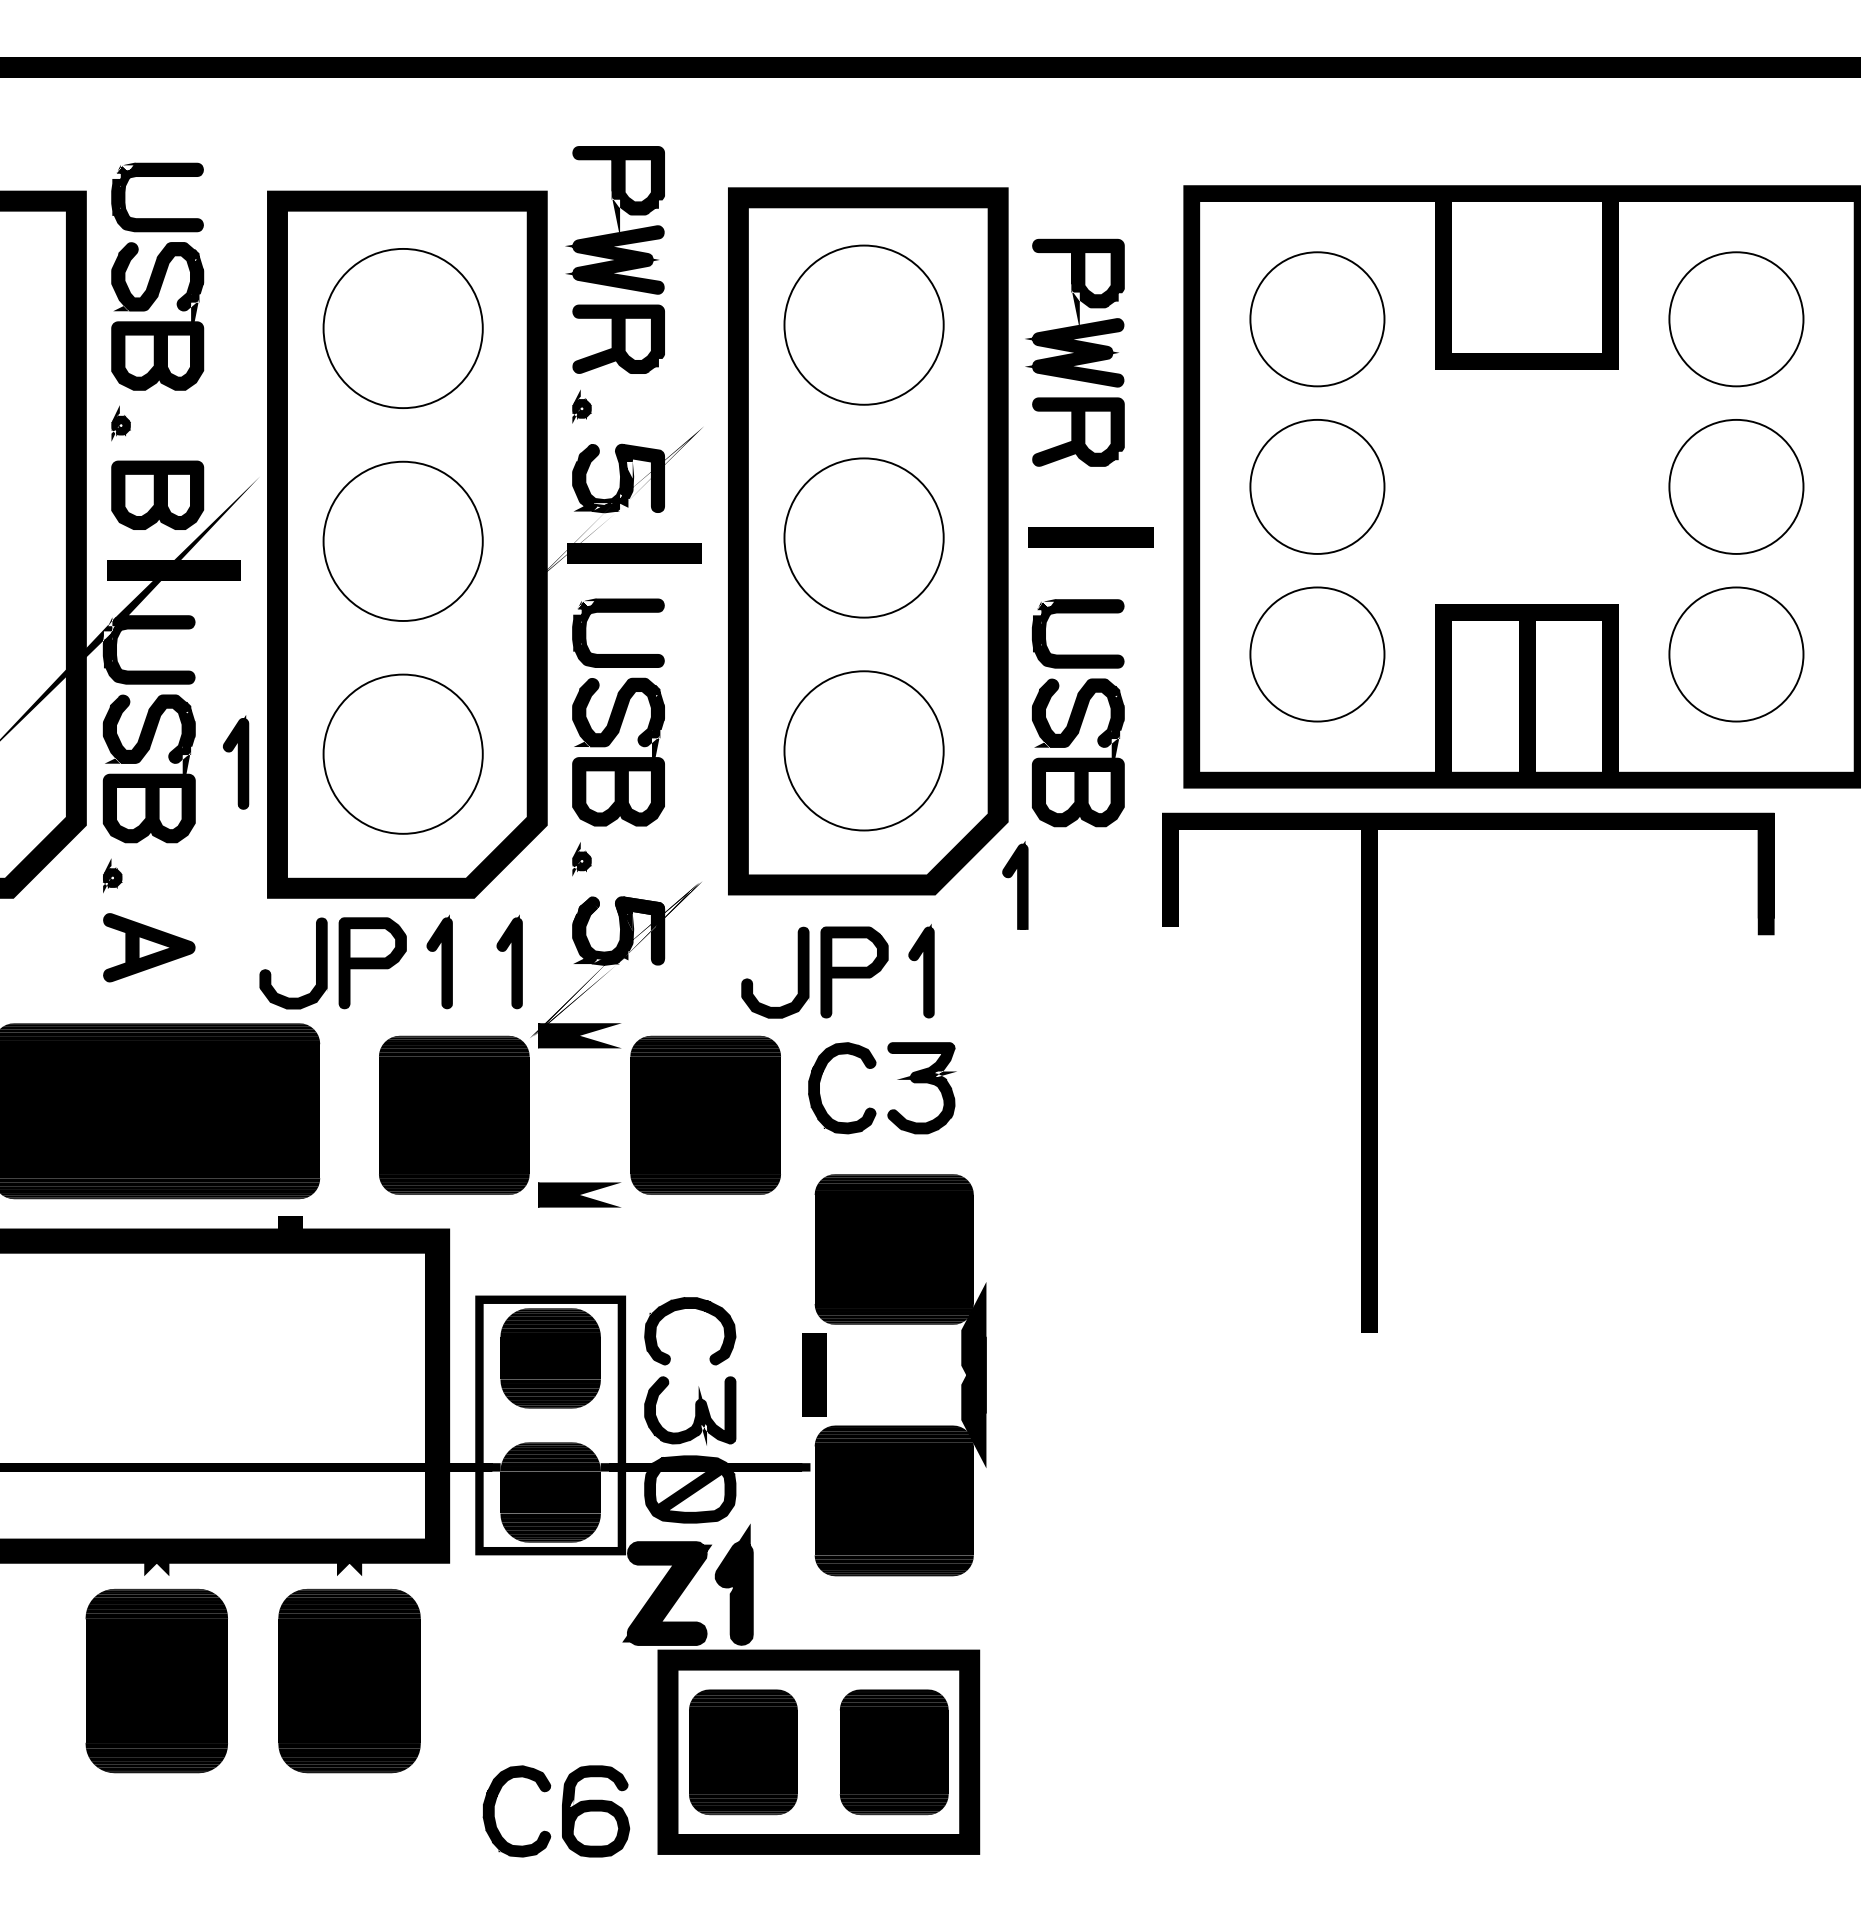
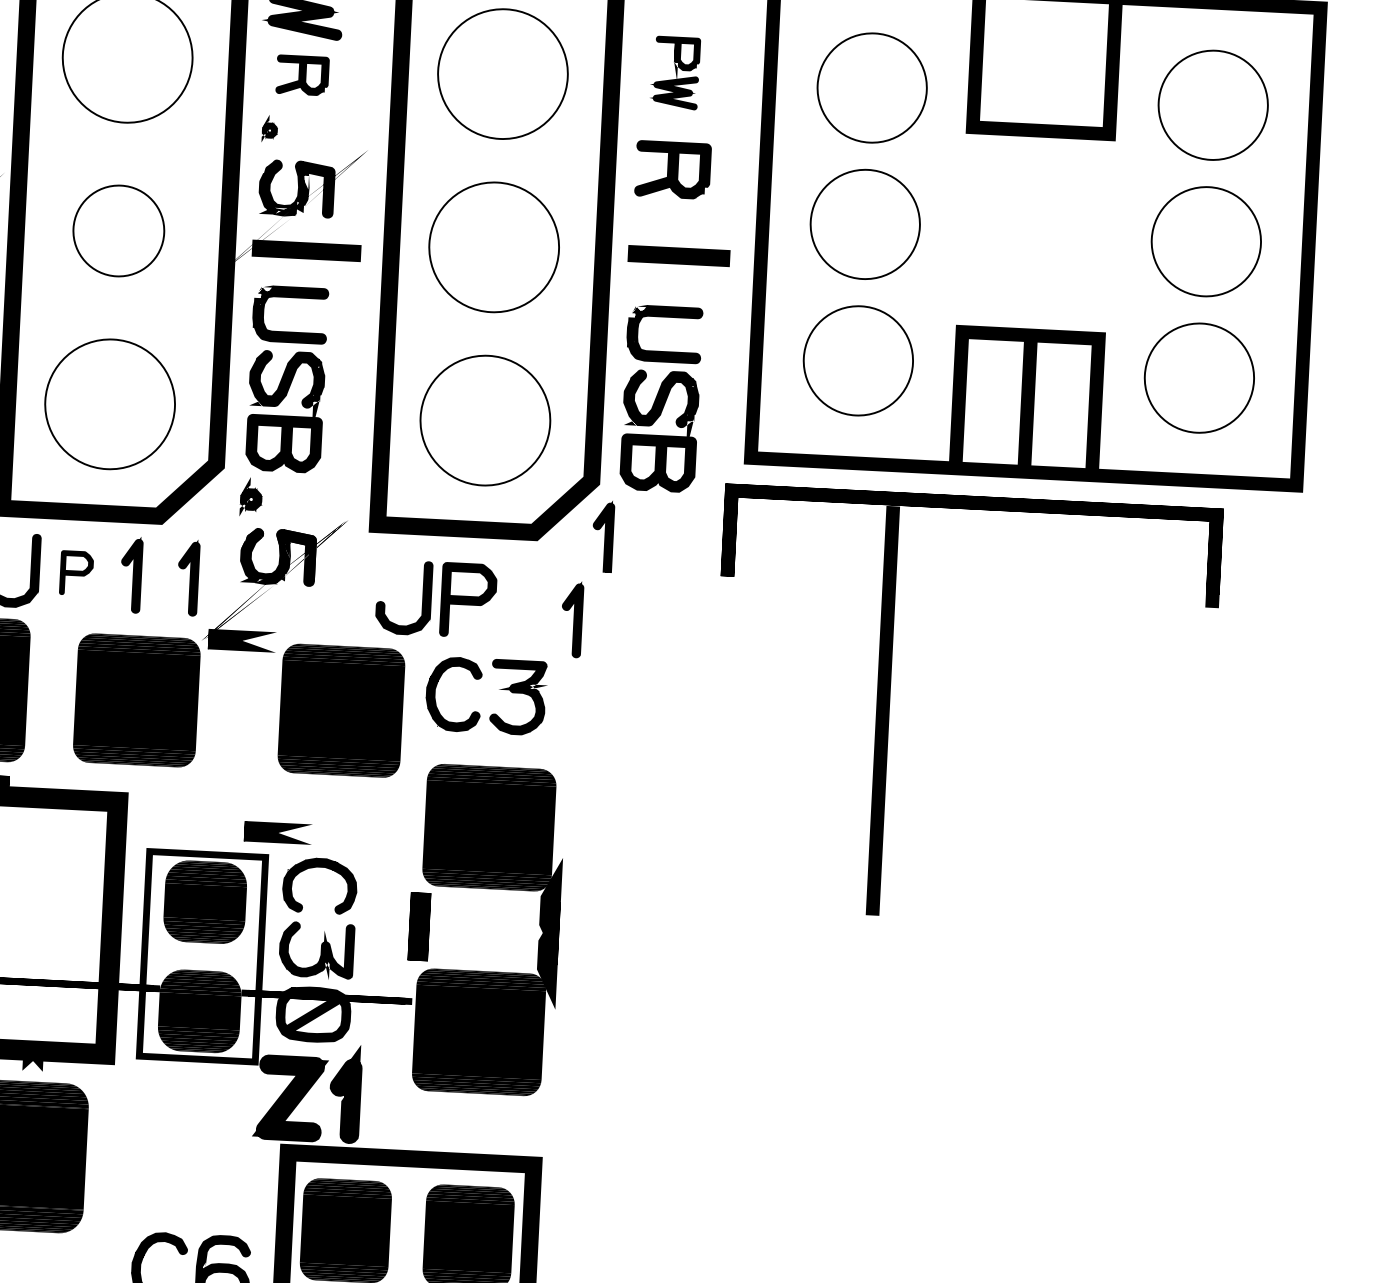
part: (1074, 312) -> (674, 72), size x0.6
part: (618, 338) -> (302, 74), size x0.7
part: (402, 540) -> (118, 230), size x0.7
part: (581, 859) -> (250, 497), size x1.4
part: (372, 963) -> (76, 573), size x0.6
part: (921, 971) -> (571, 619), moved
part: (579, 1194) -> (278, 832), moved

